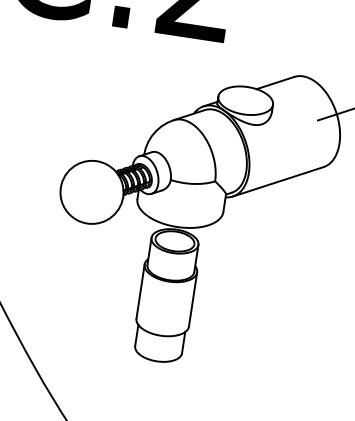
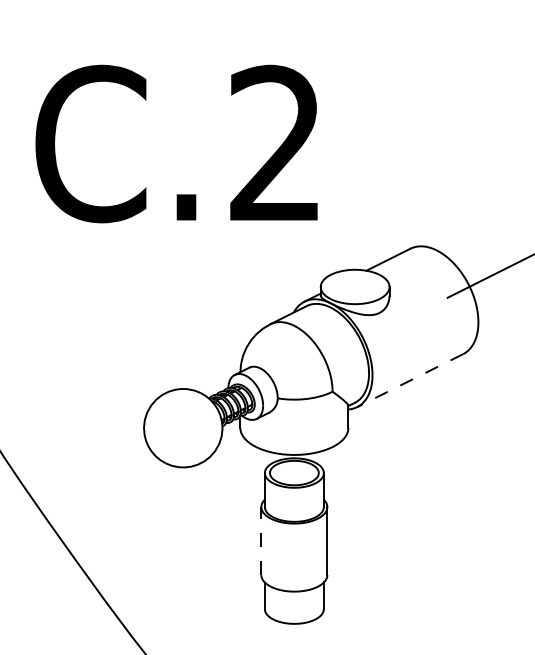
line: (277, 181) -> (409, 380), solid -> dashed
line: (140, 291) -> (261, 540), solid -> dashed

